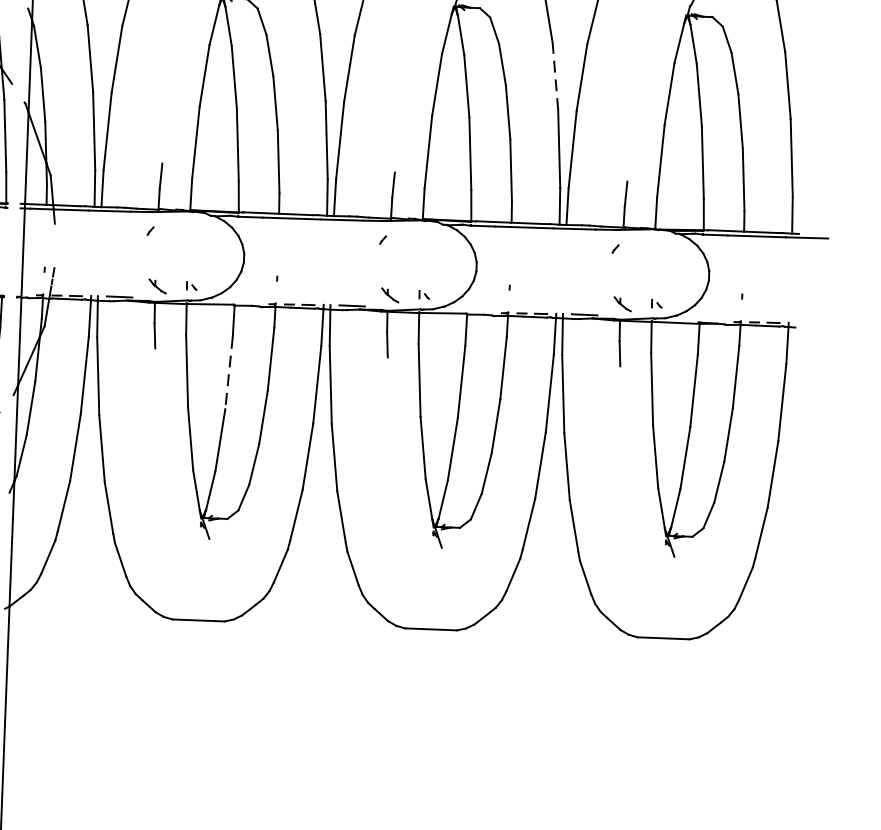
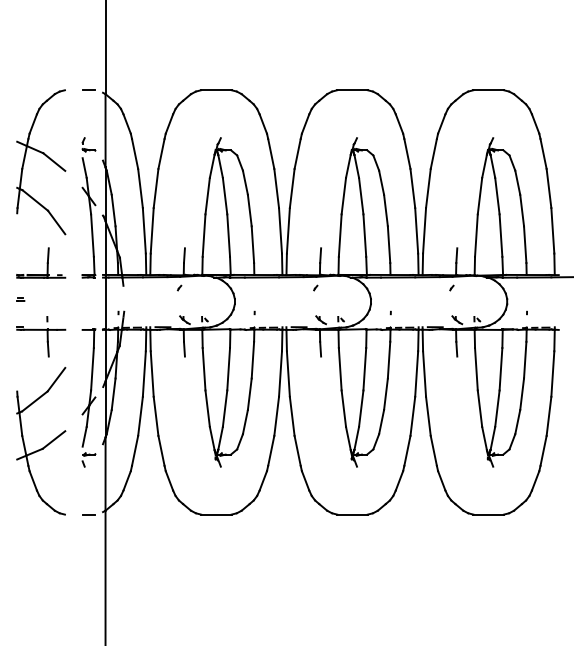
line: (554, 76) -> (412, 188), dashed -> solid
line: (228, 373) -> (228, 369), dashed -> solid

